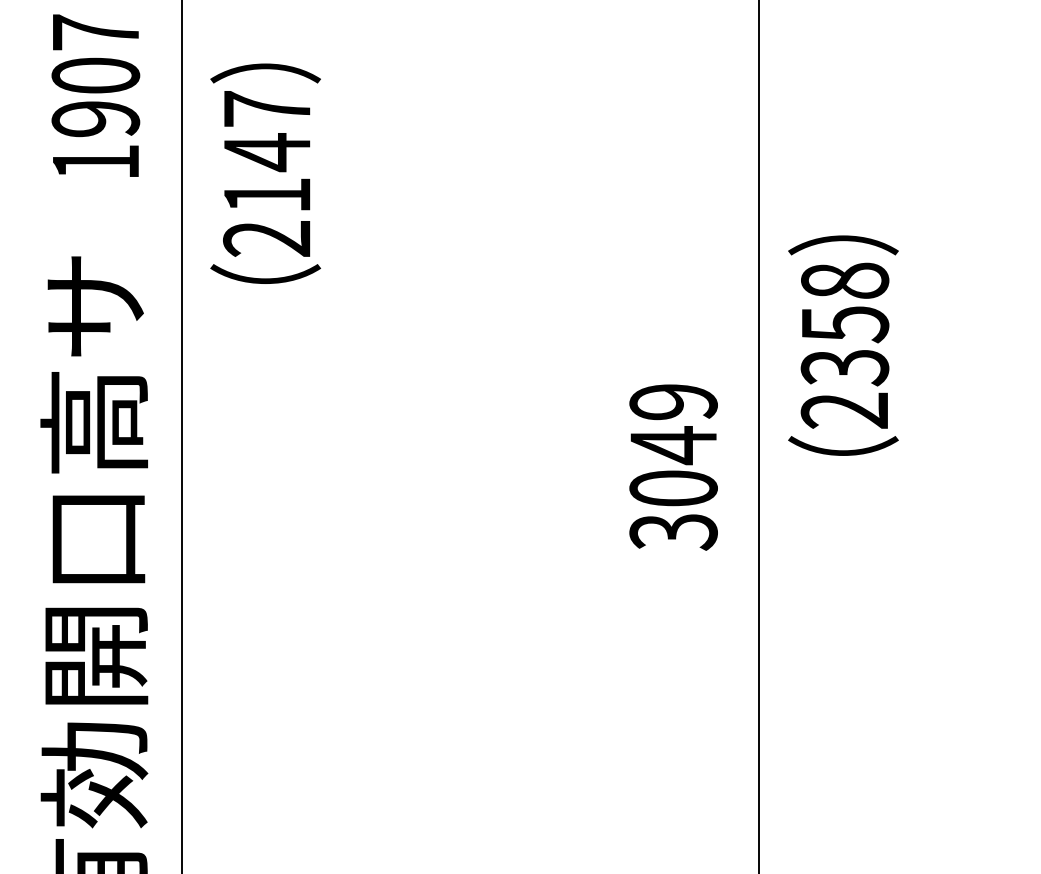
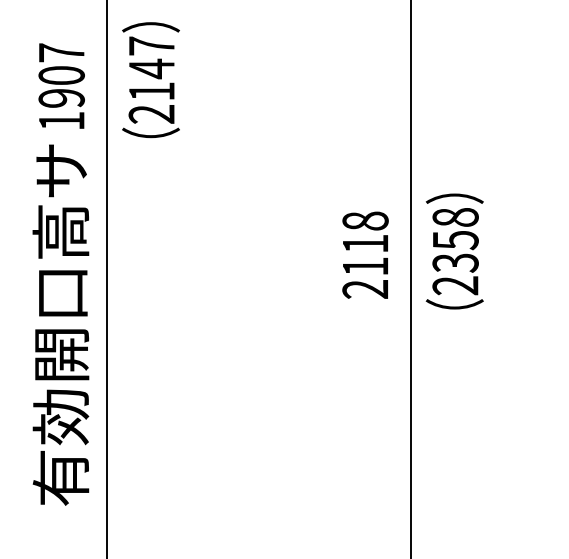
text: (95, 94) -> (61, 85), moved
text: (264, 174) -> (150, 80), moved
text: (842, 345) -> (454, 251), moved
text: (673, 467) -> (365, 255), 3049 -> 2118

